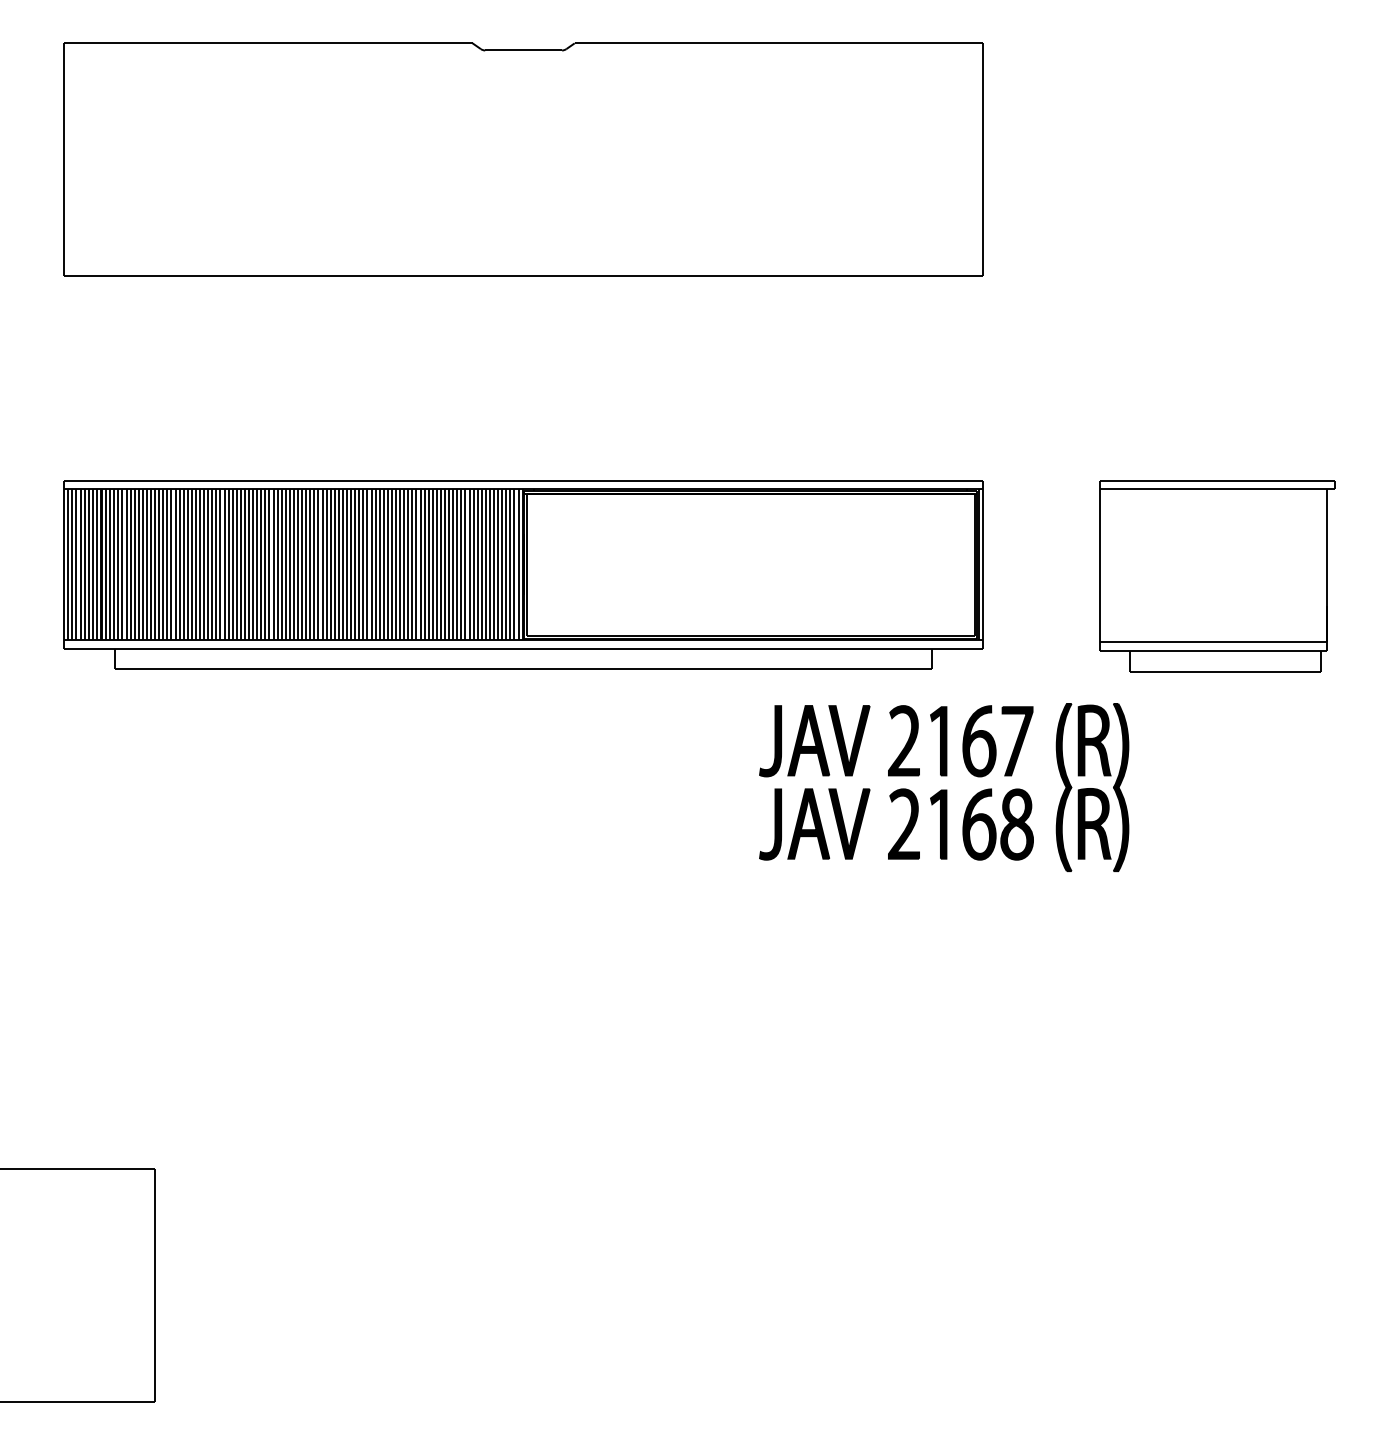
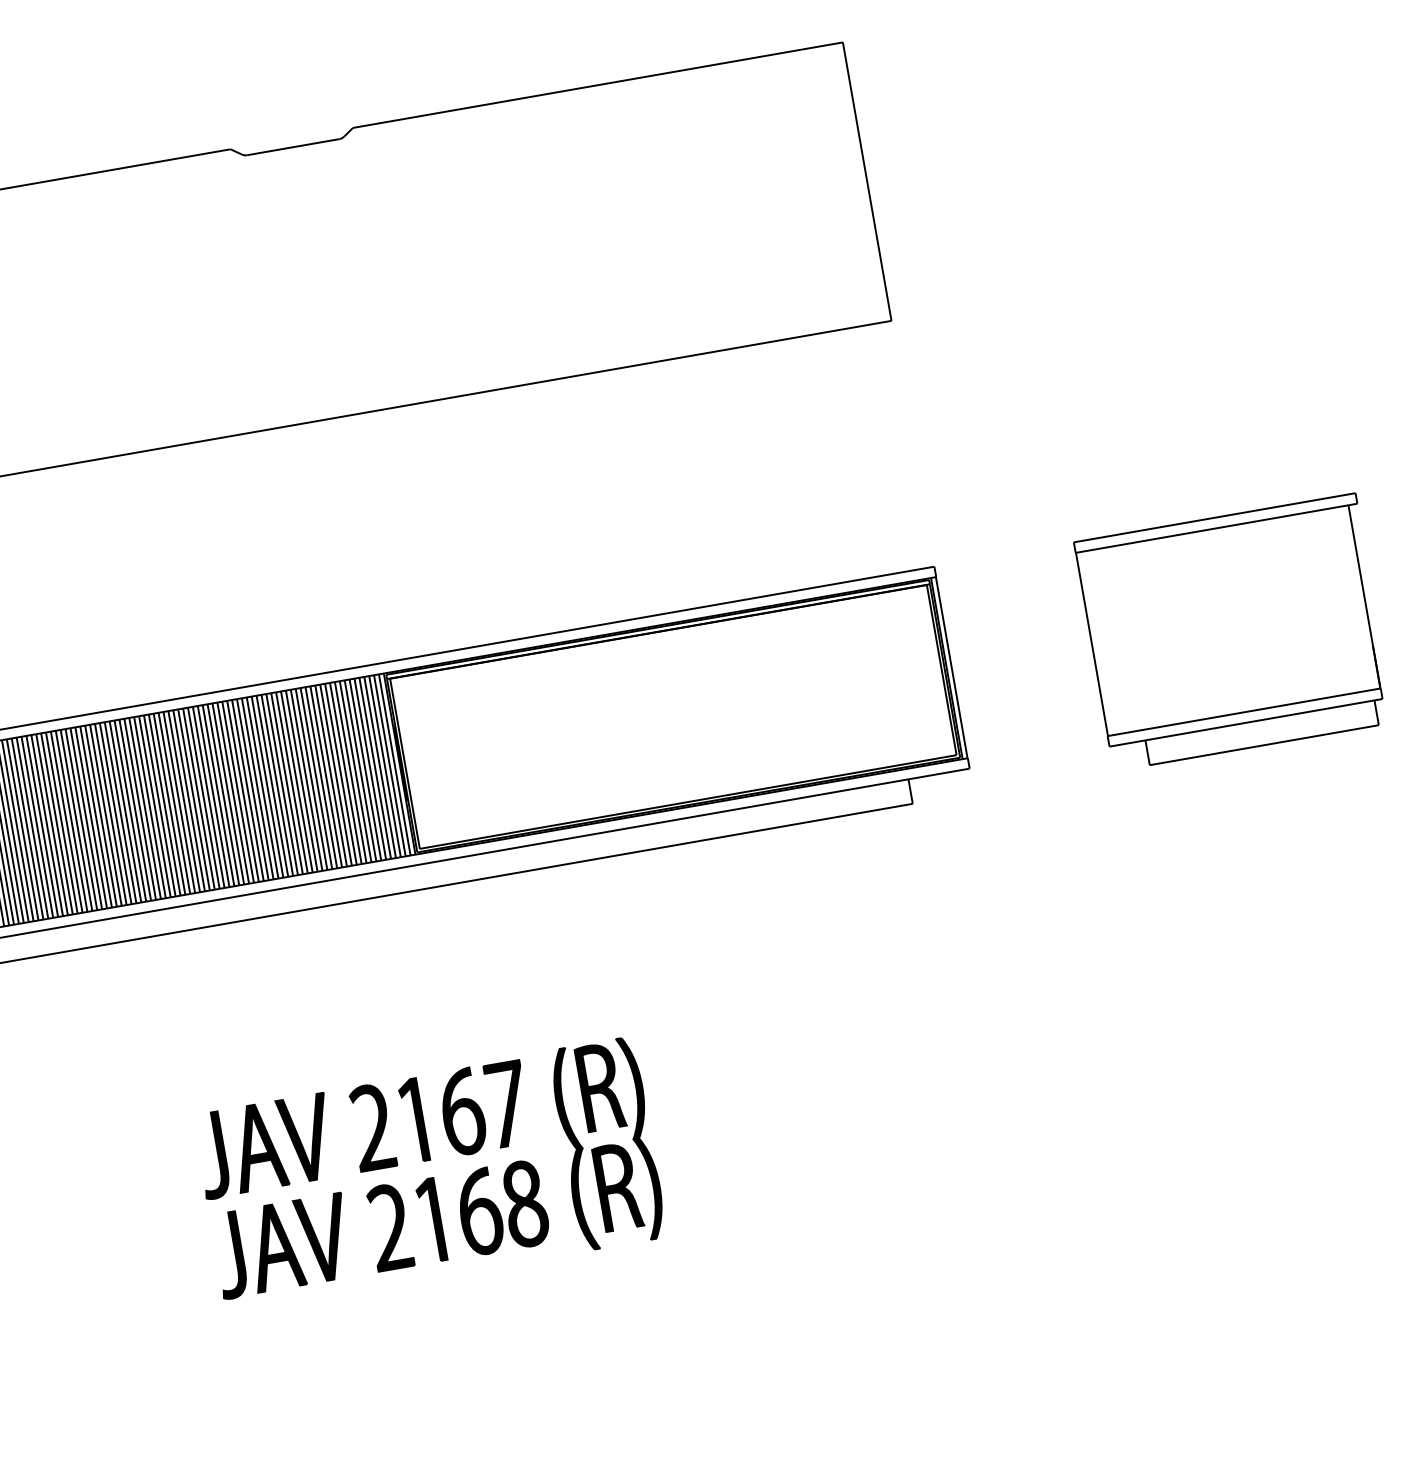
part: (944, 787) -> (430, 1174), moved

